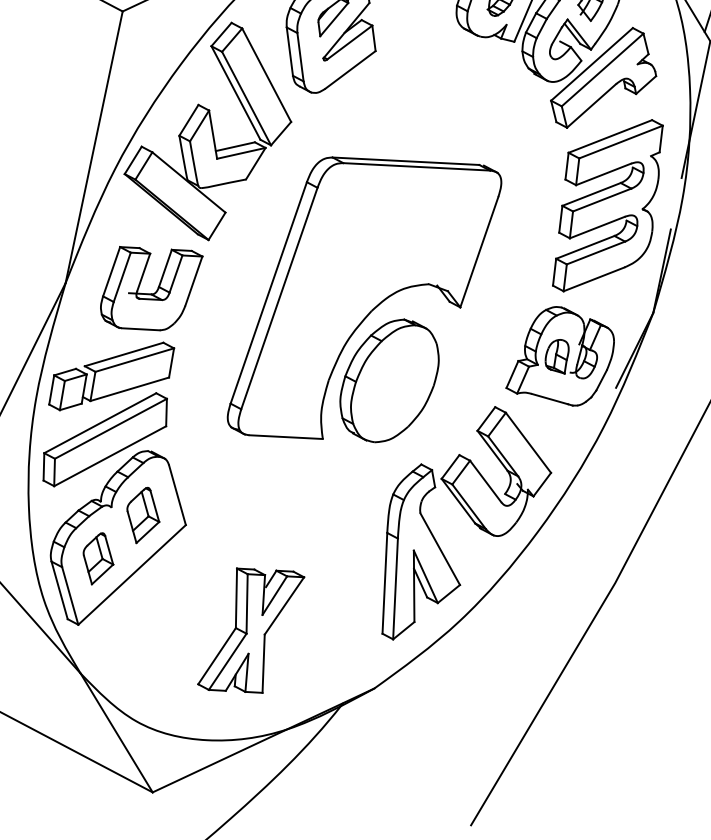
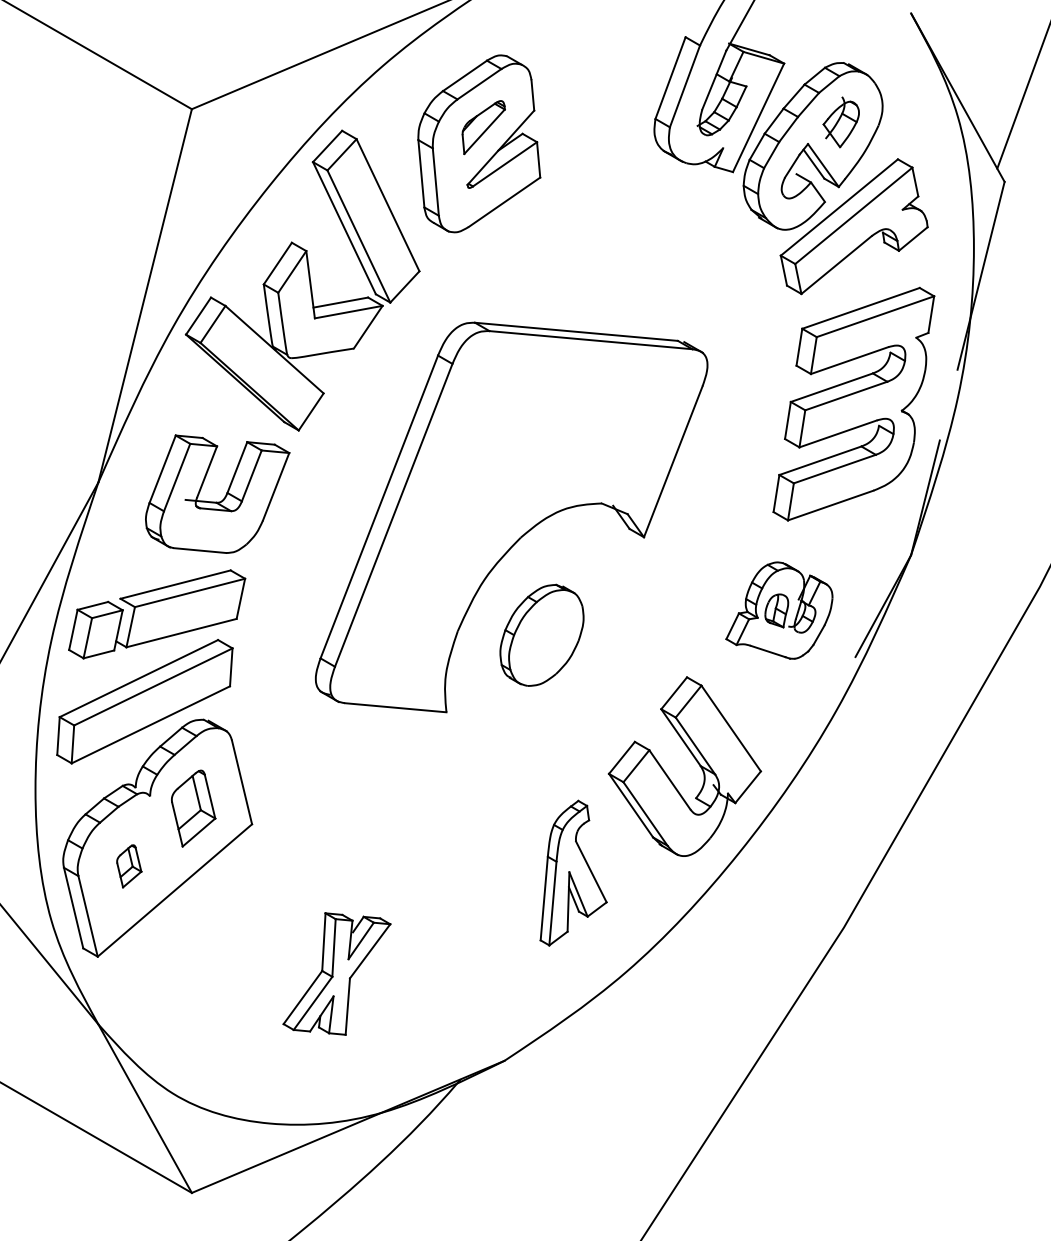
part: (560, 356) -> (779, 610), size x0.7
part: (389, 381) -> (541, 635), size x0.6
part: (418, 550) -> (573, 872), size x0.6
part: (98, 558) -> (129, 866), size x0.6
part: (250, 630) -> (336, 973), size x0.7

